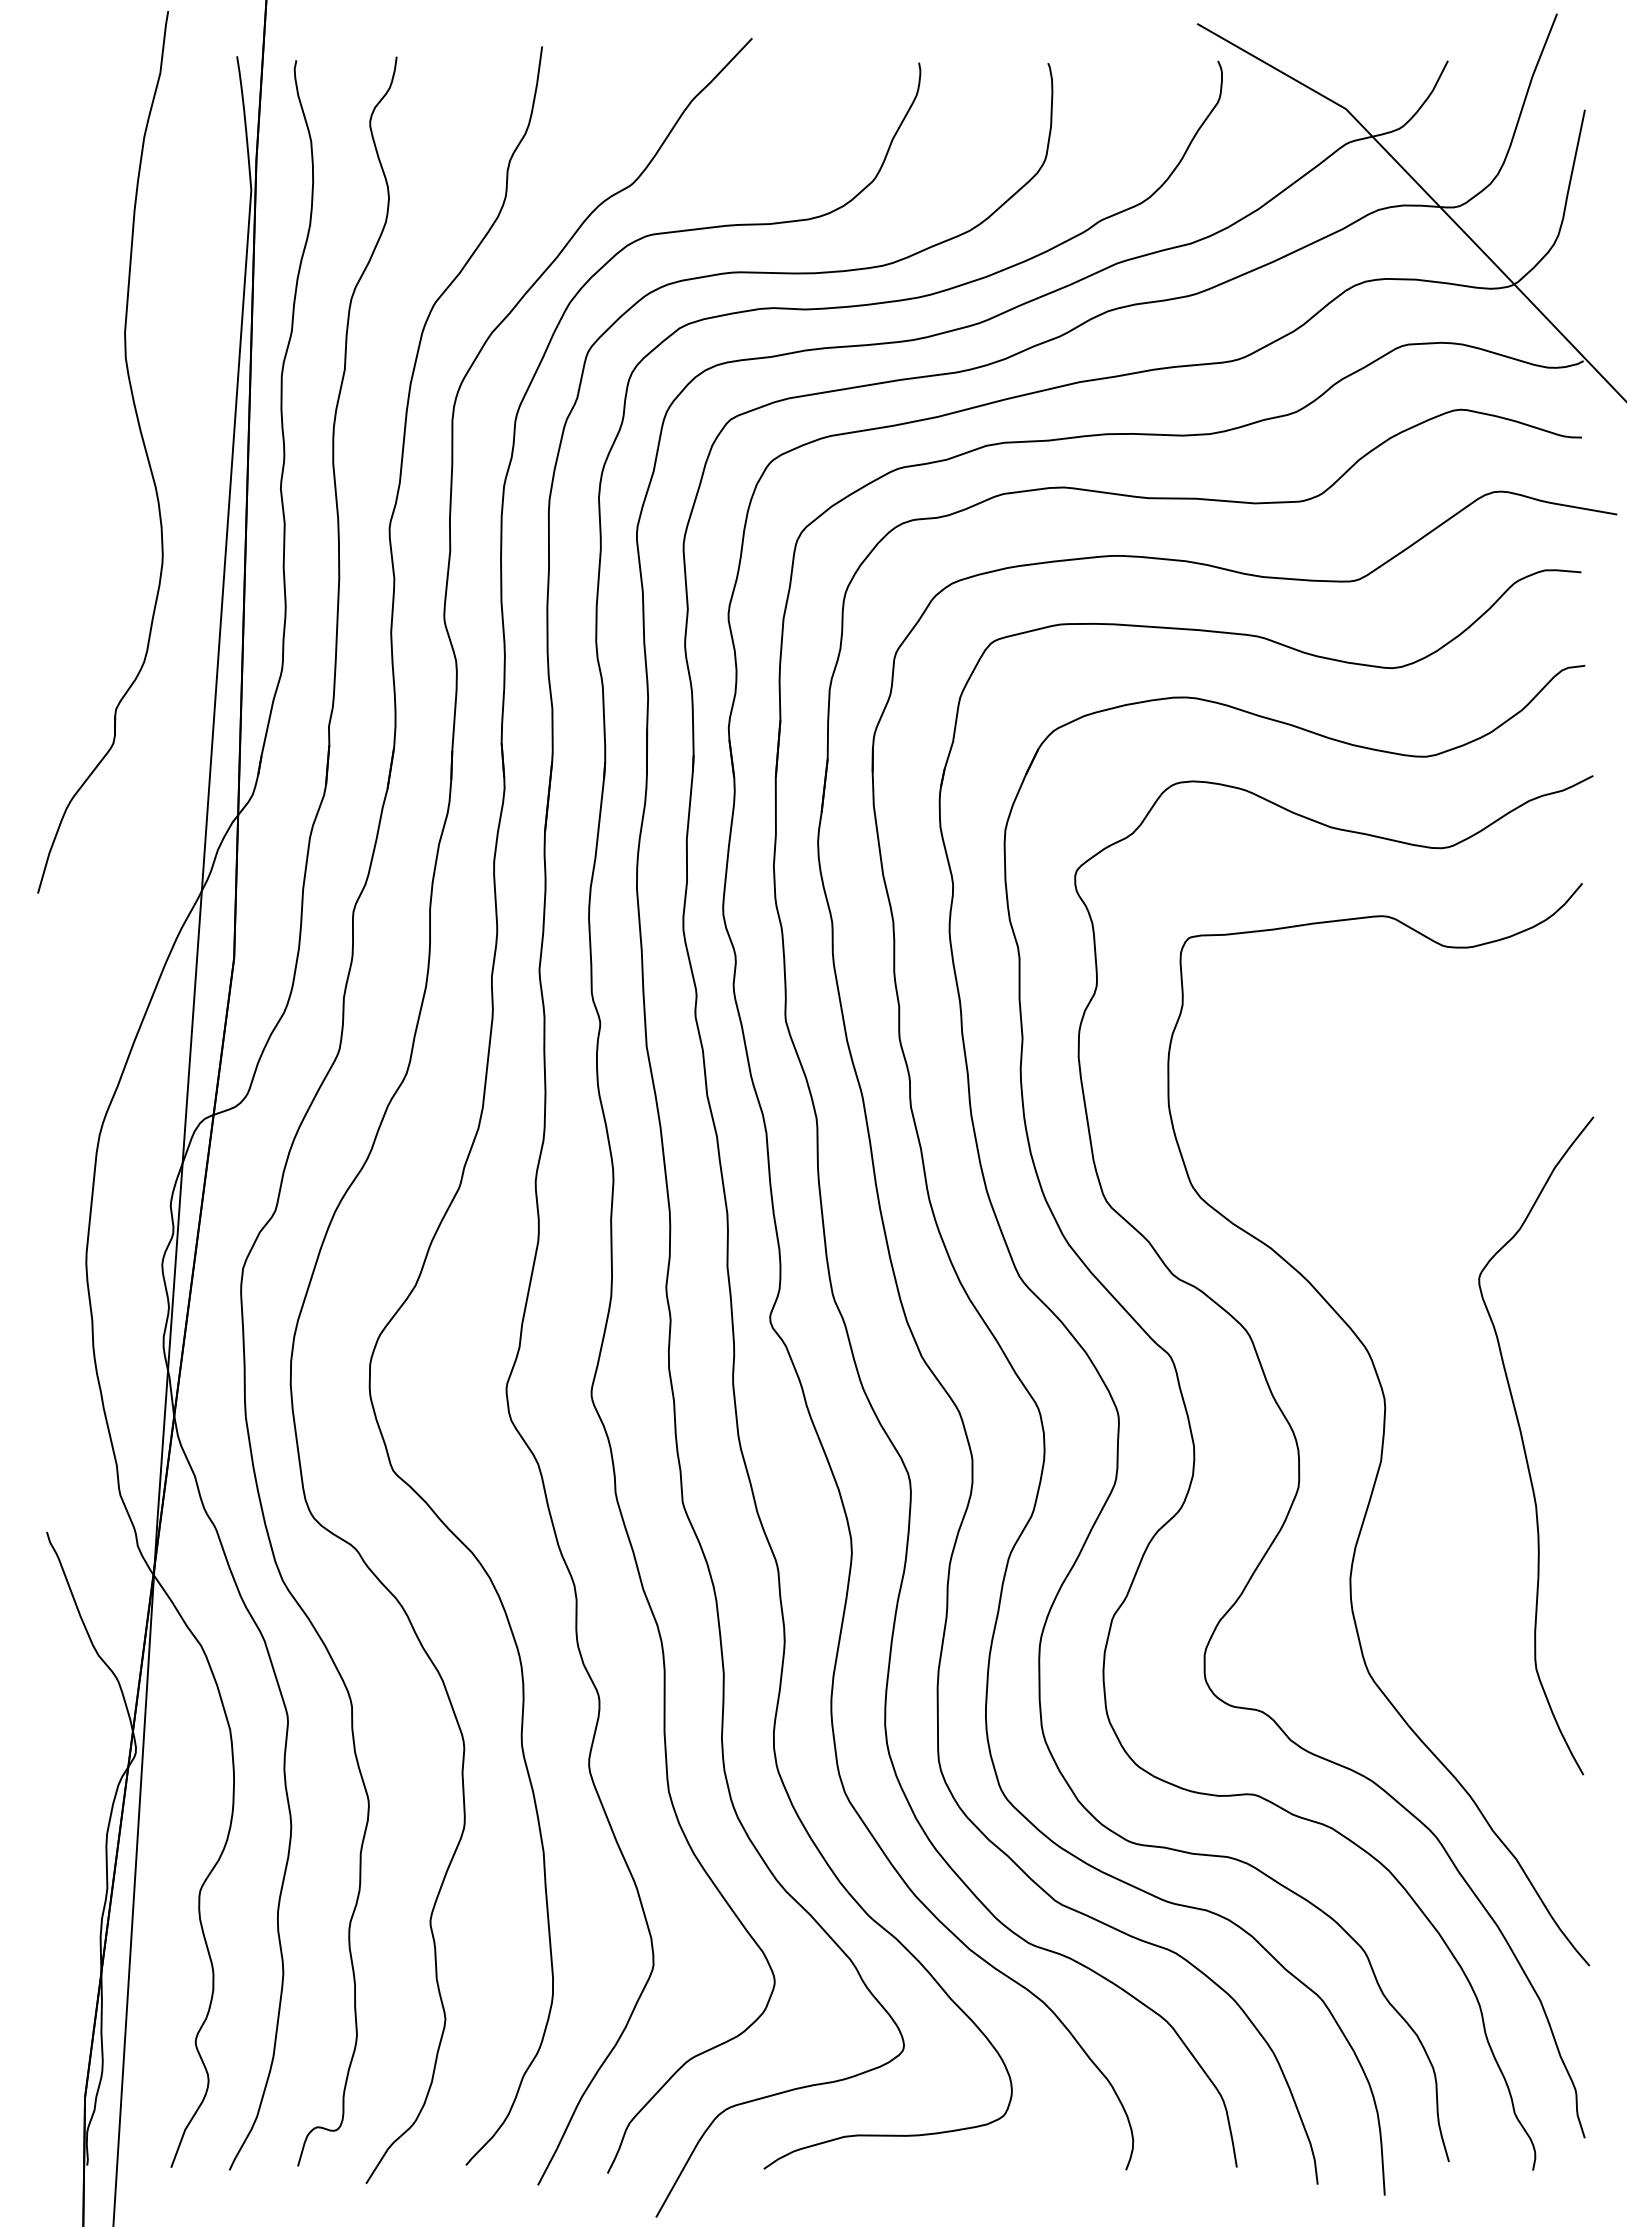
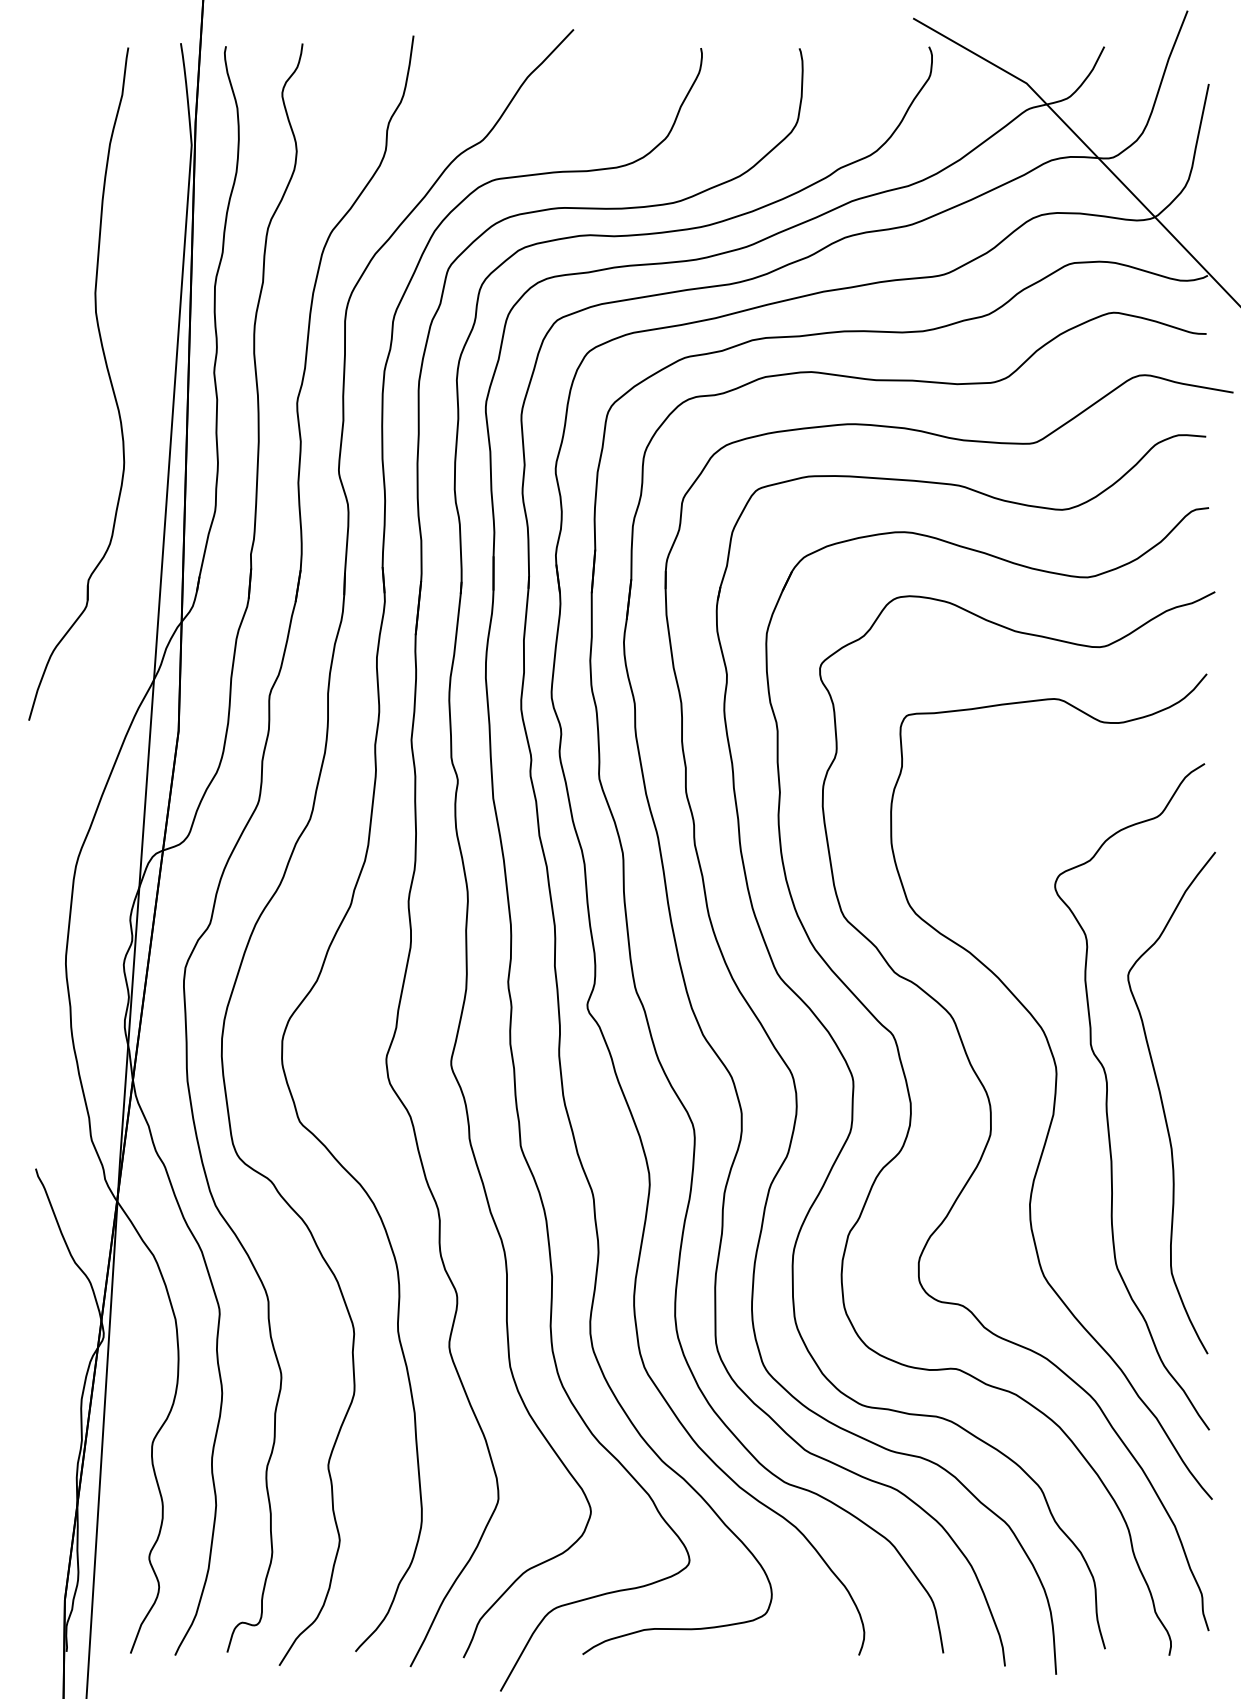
part: (142, 442) -> (108, 376), moved
curve: (1452, 1436) -> (1107, 1095), added

